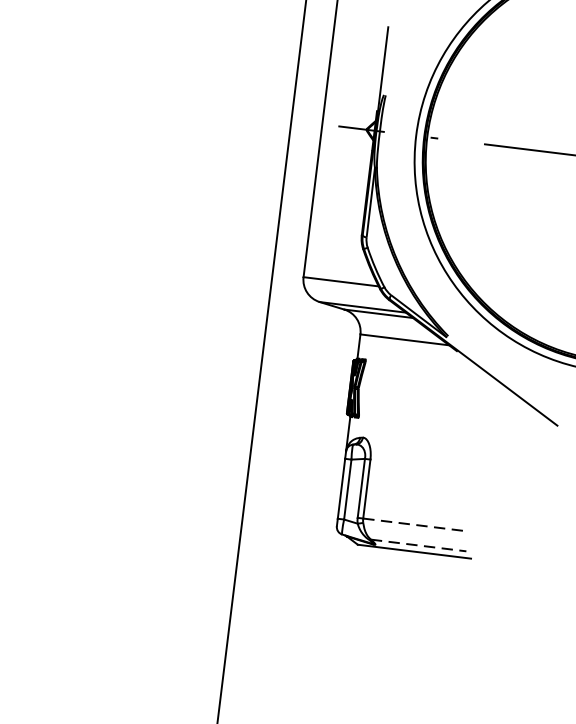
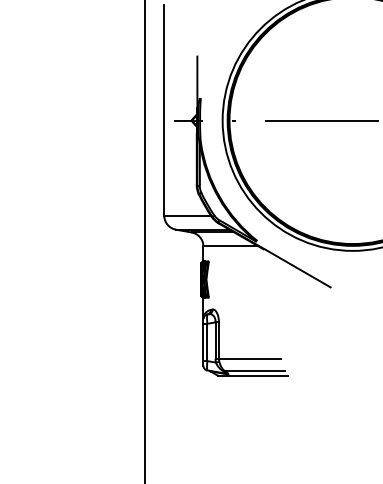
line: (413, 525) -> (250, 359), dashed -> solid
line: (417, 545) -> (254, 371), dashed -> solid

